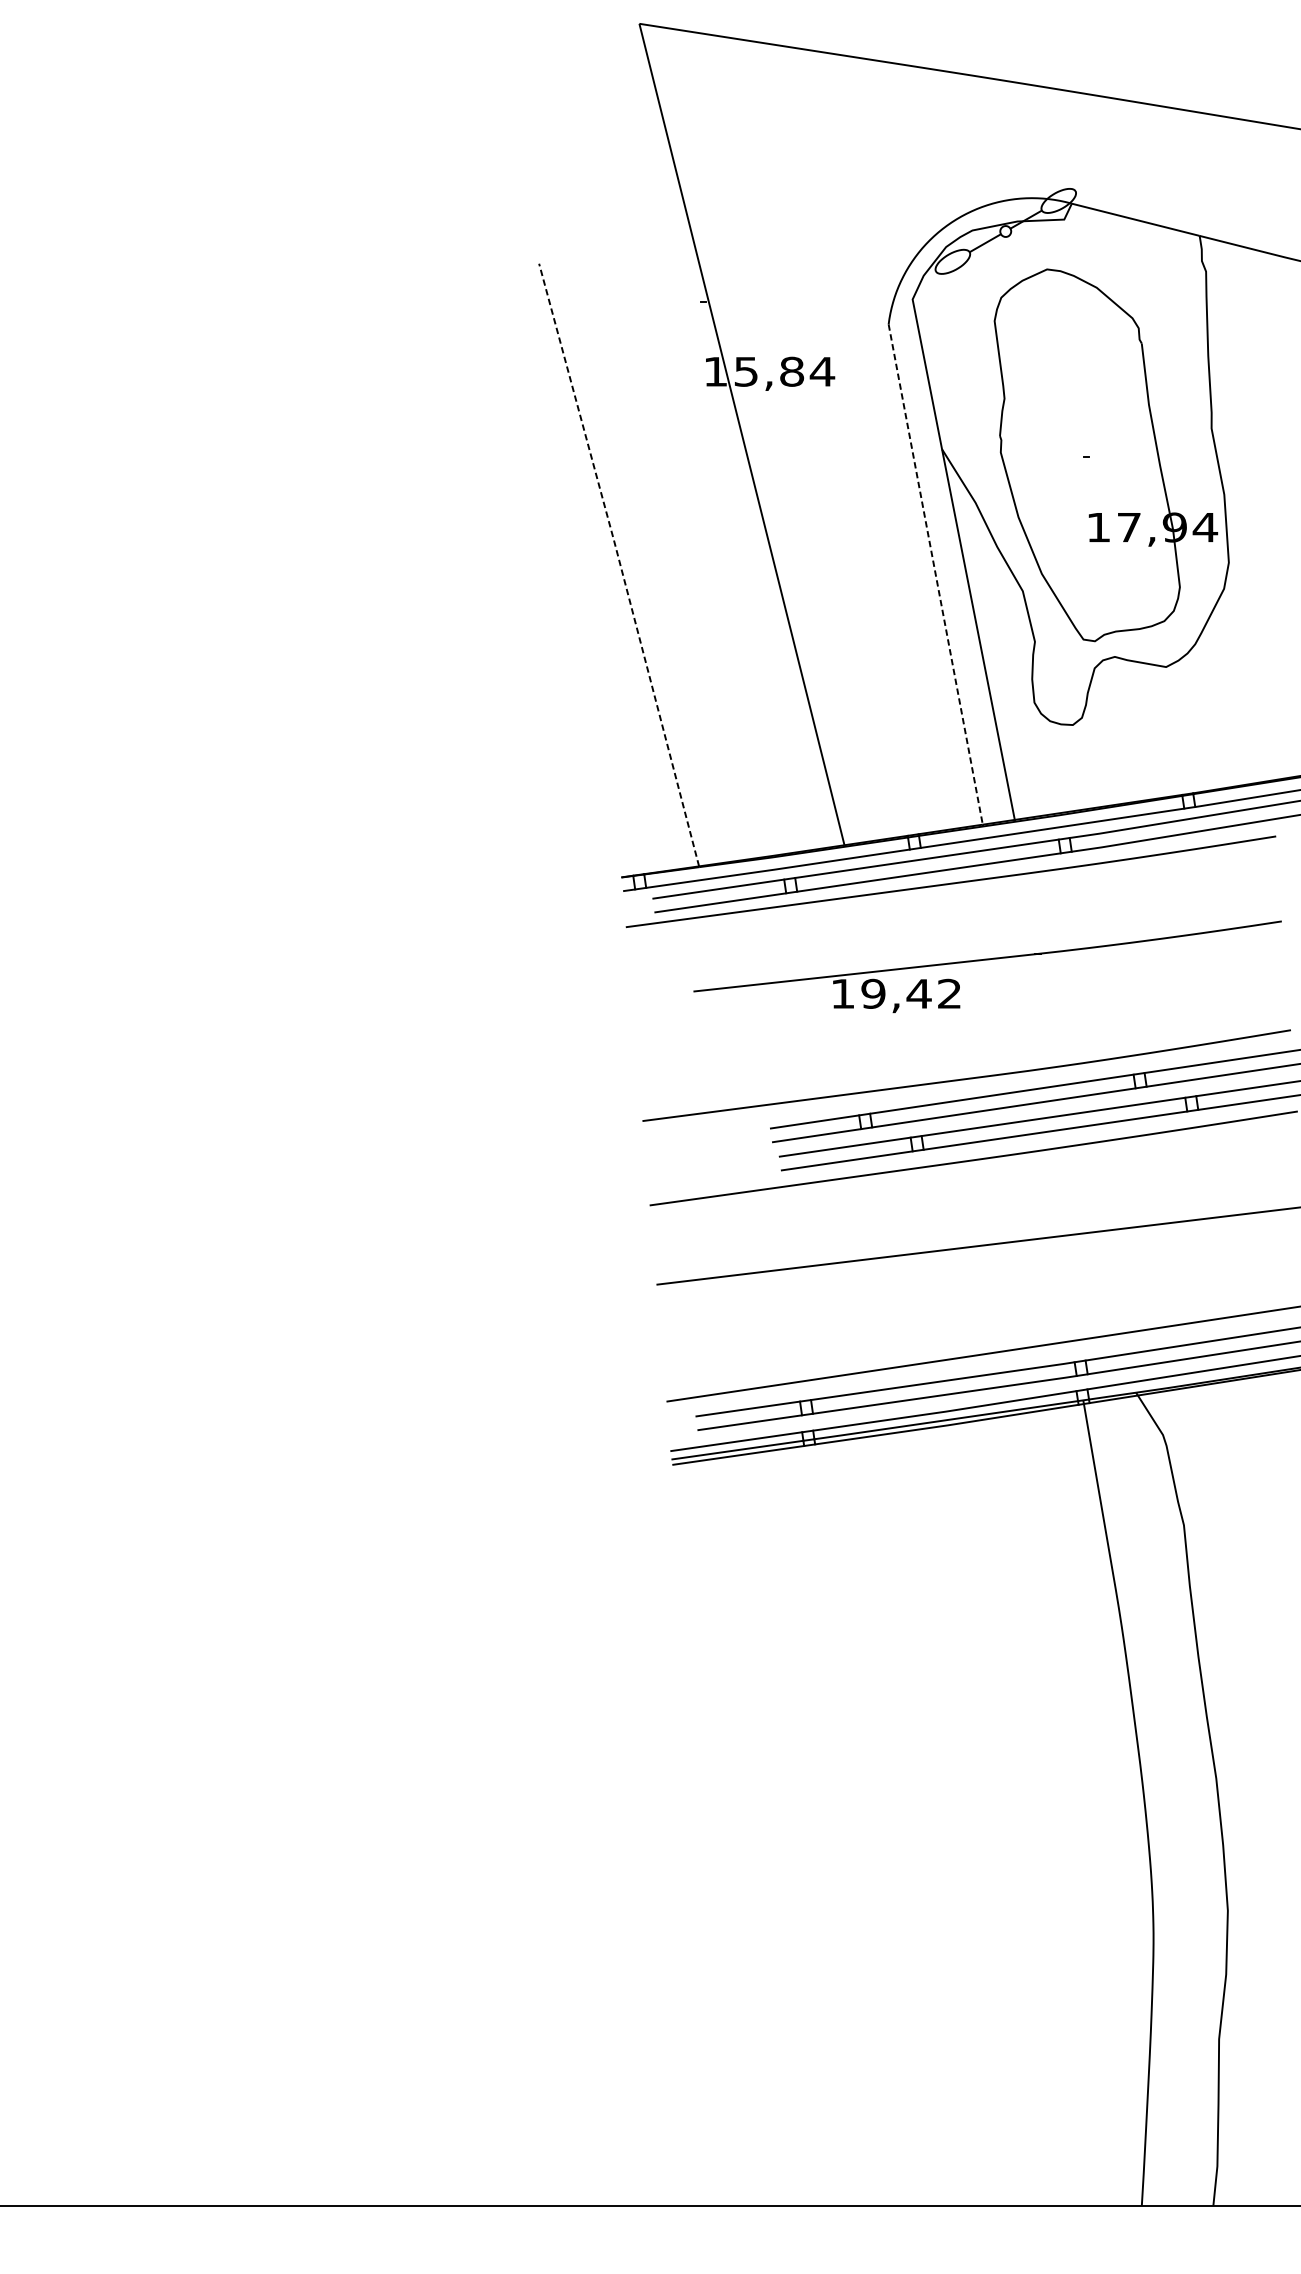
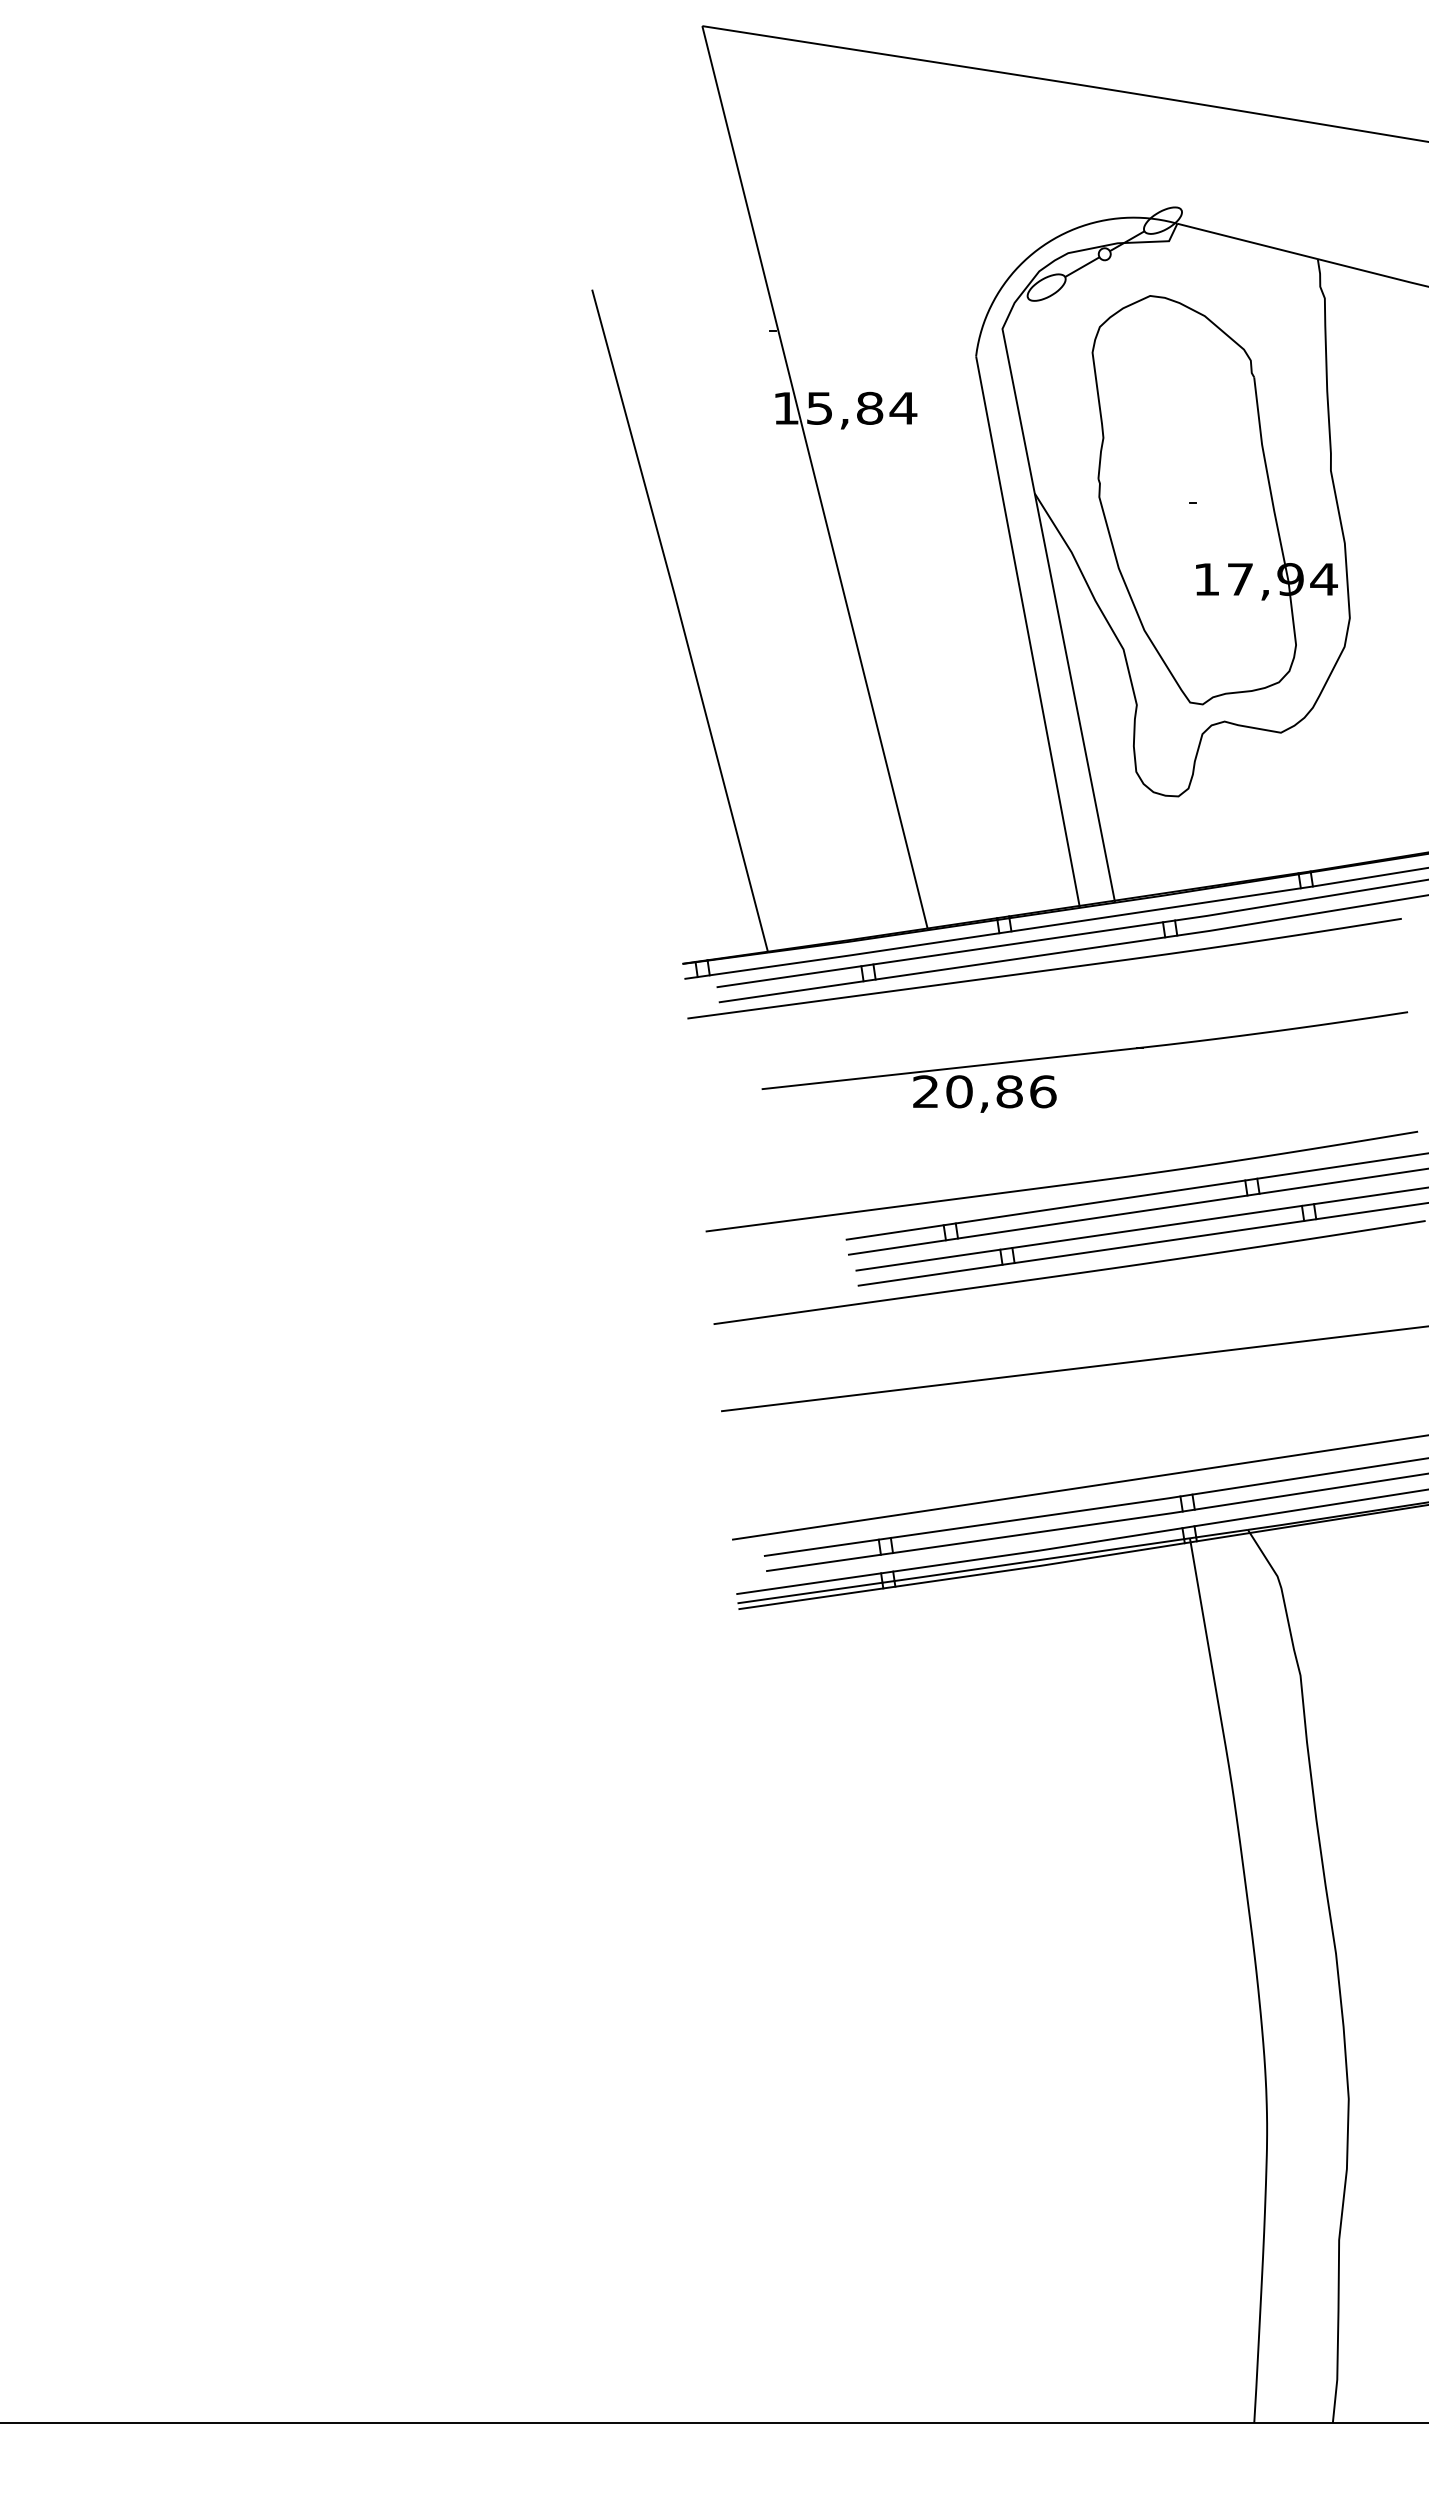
line: (620, 563) -> (681, 618), dashed -> solid
line: (935, 574) -> (1027, 631), dashed -> solid
text: (896, 993) -> (984, 1091), 19,42 -> 20,86

